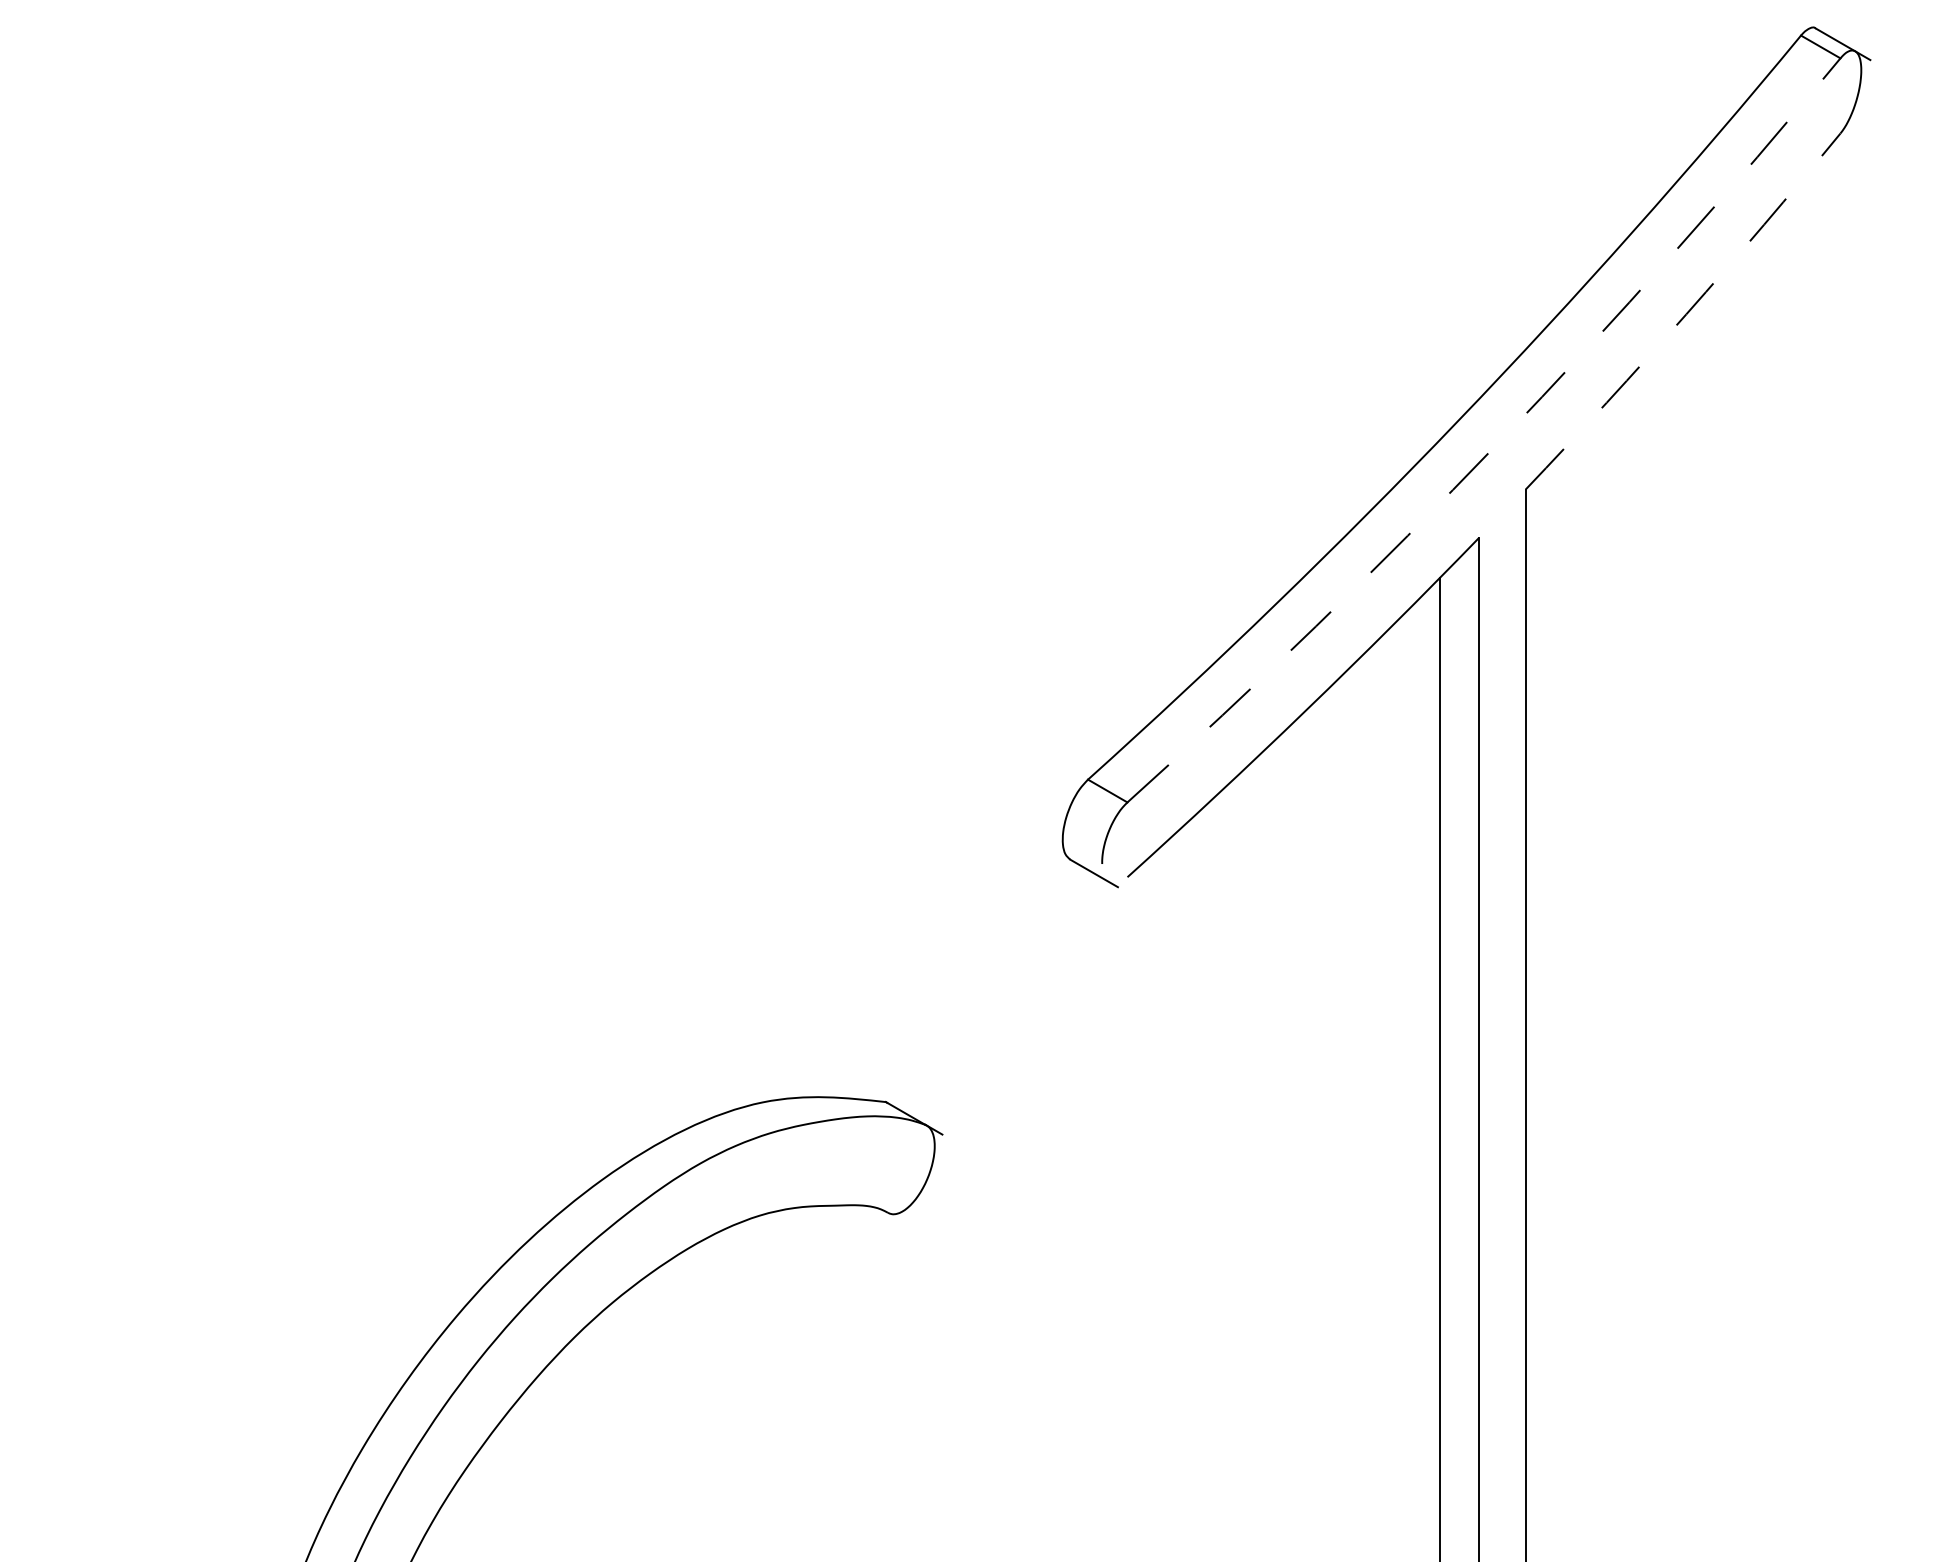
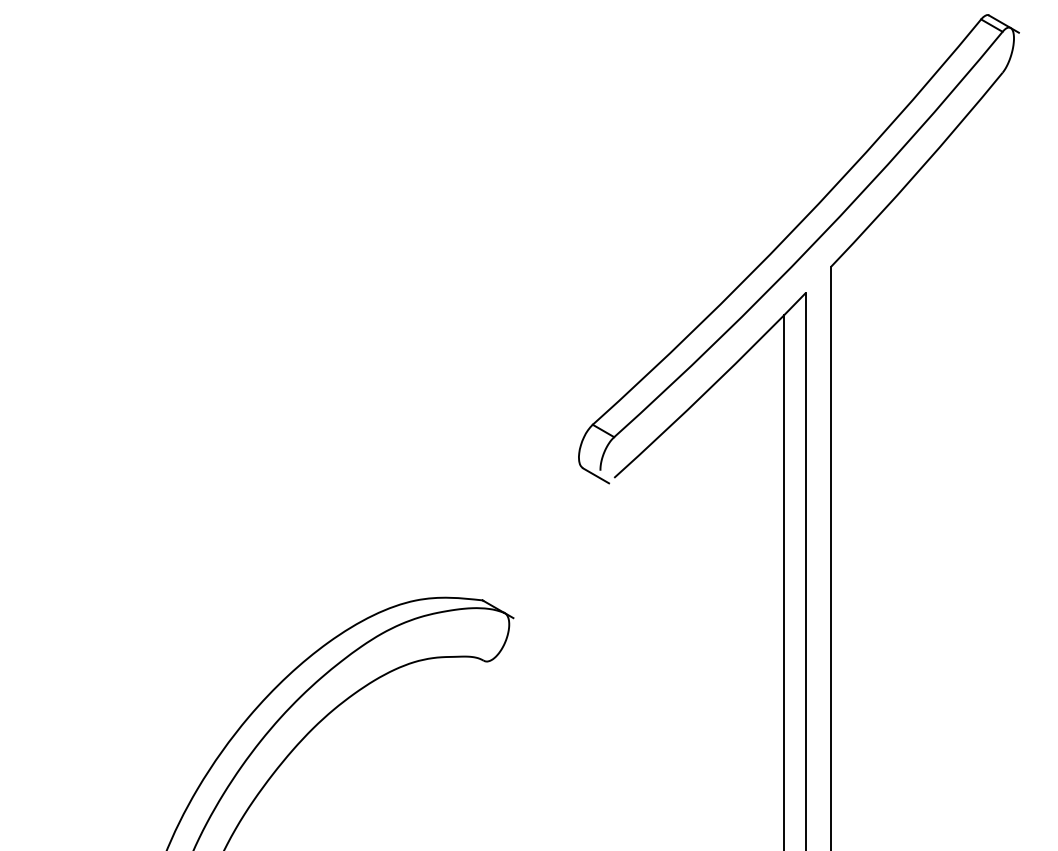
arc: (1686, 314) -> (918, 171), dashed -> solid
arc: (1496, 443) -> (815, 241), dashed -> solid

